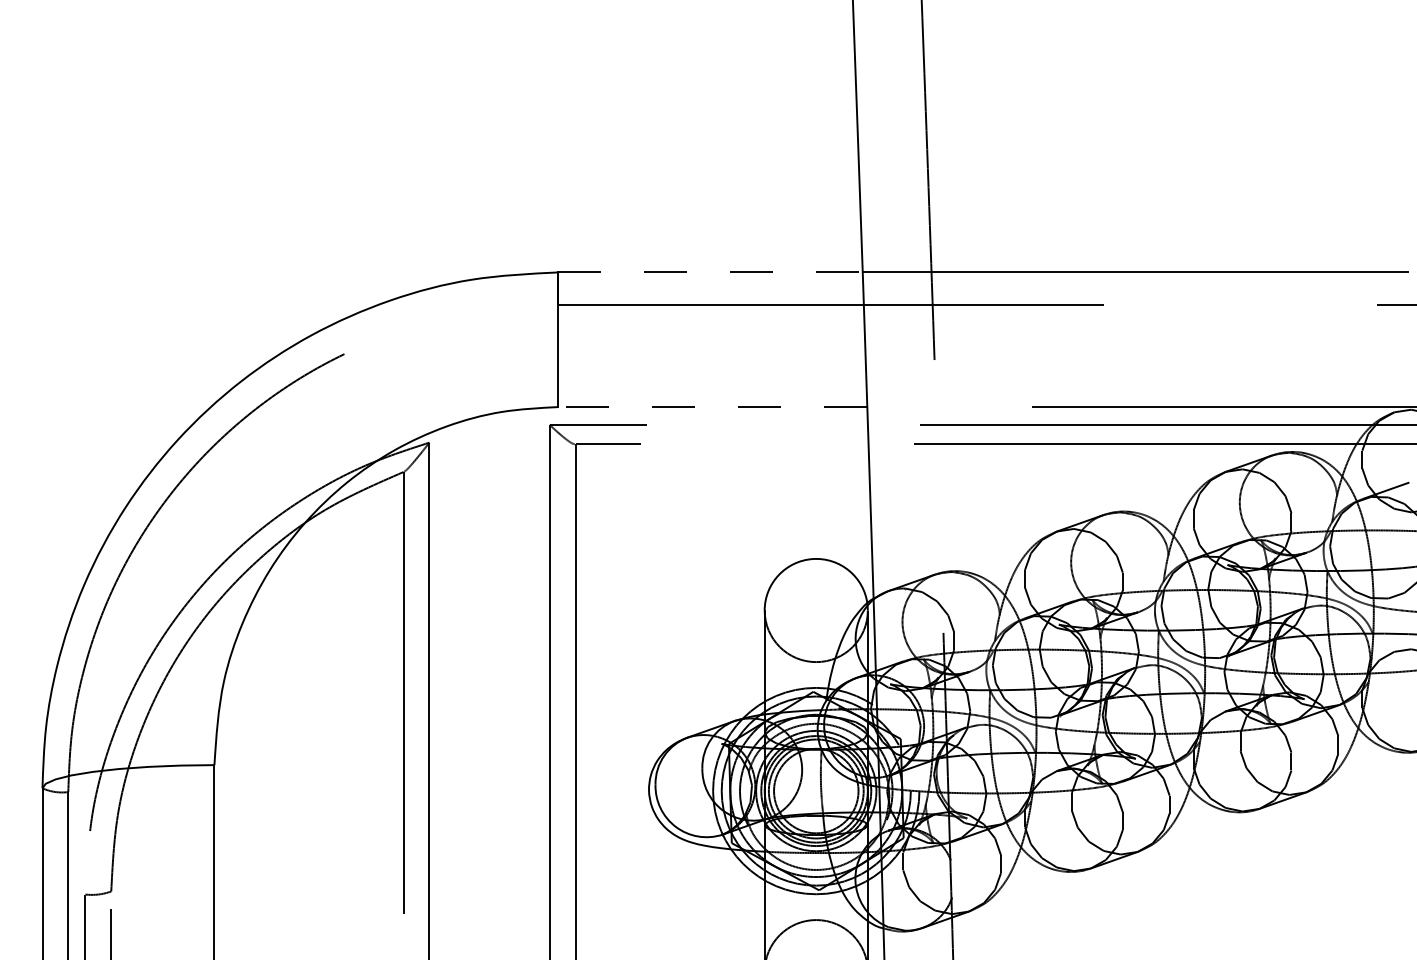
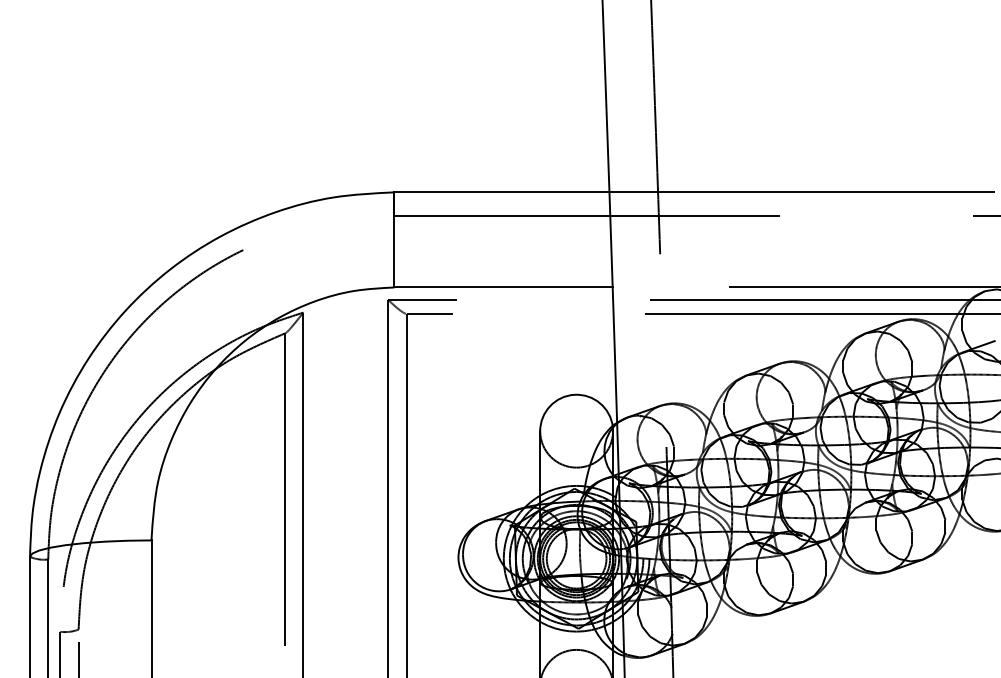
line: (711, 272) -> (502, 192), dashed -> solid
line: (712, 407) -> (503, 287), dashed -> solid

